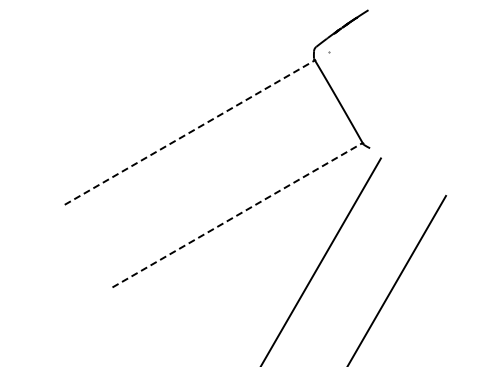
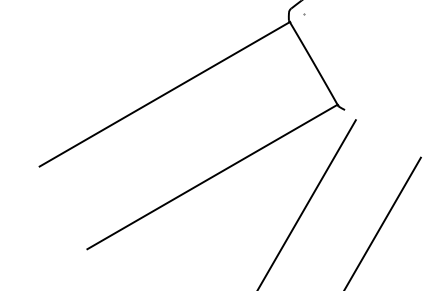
line: (190, 132) -> (165, 94), dashed -> solid
line: (238, 214) -> (213, 176), dashed -> solid

